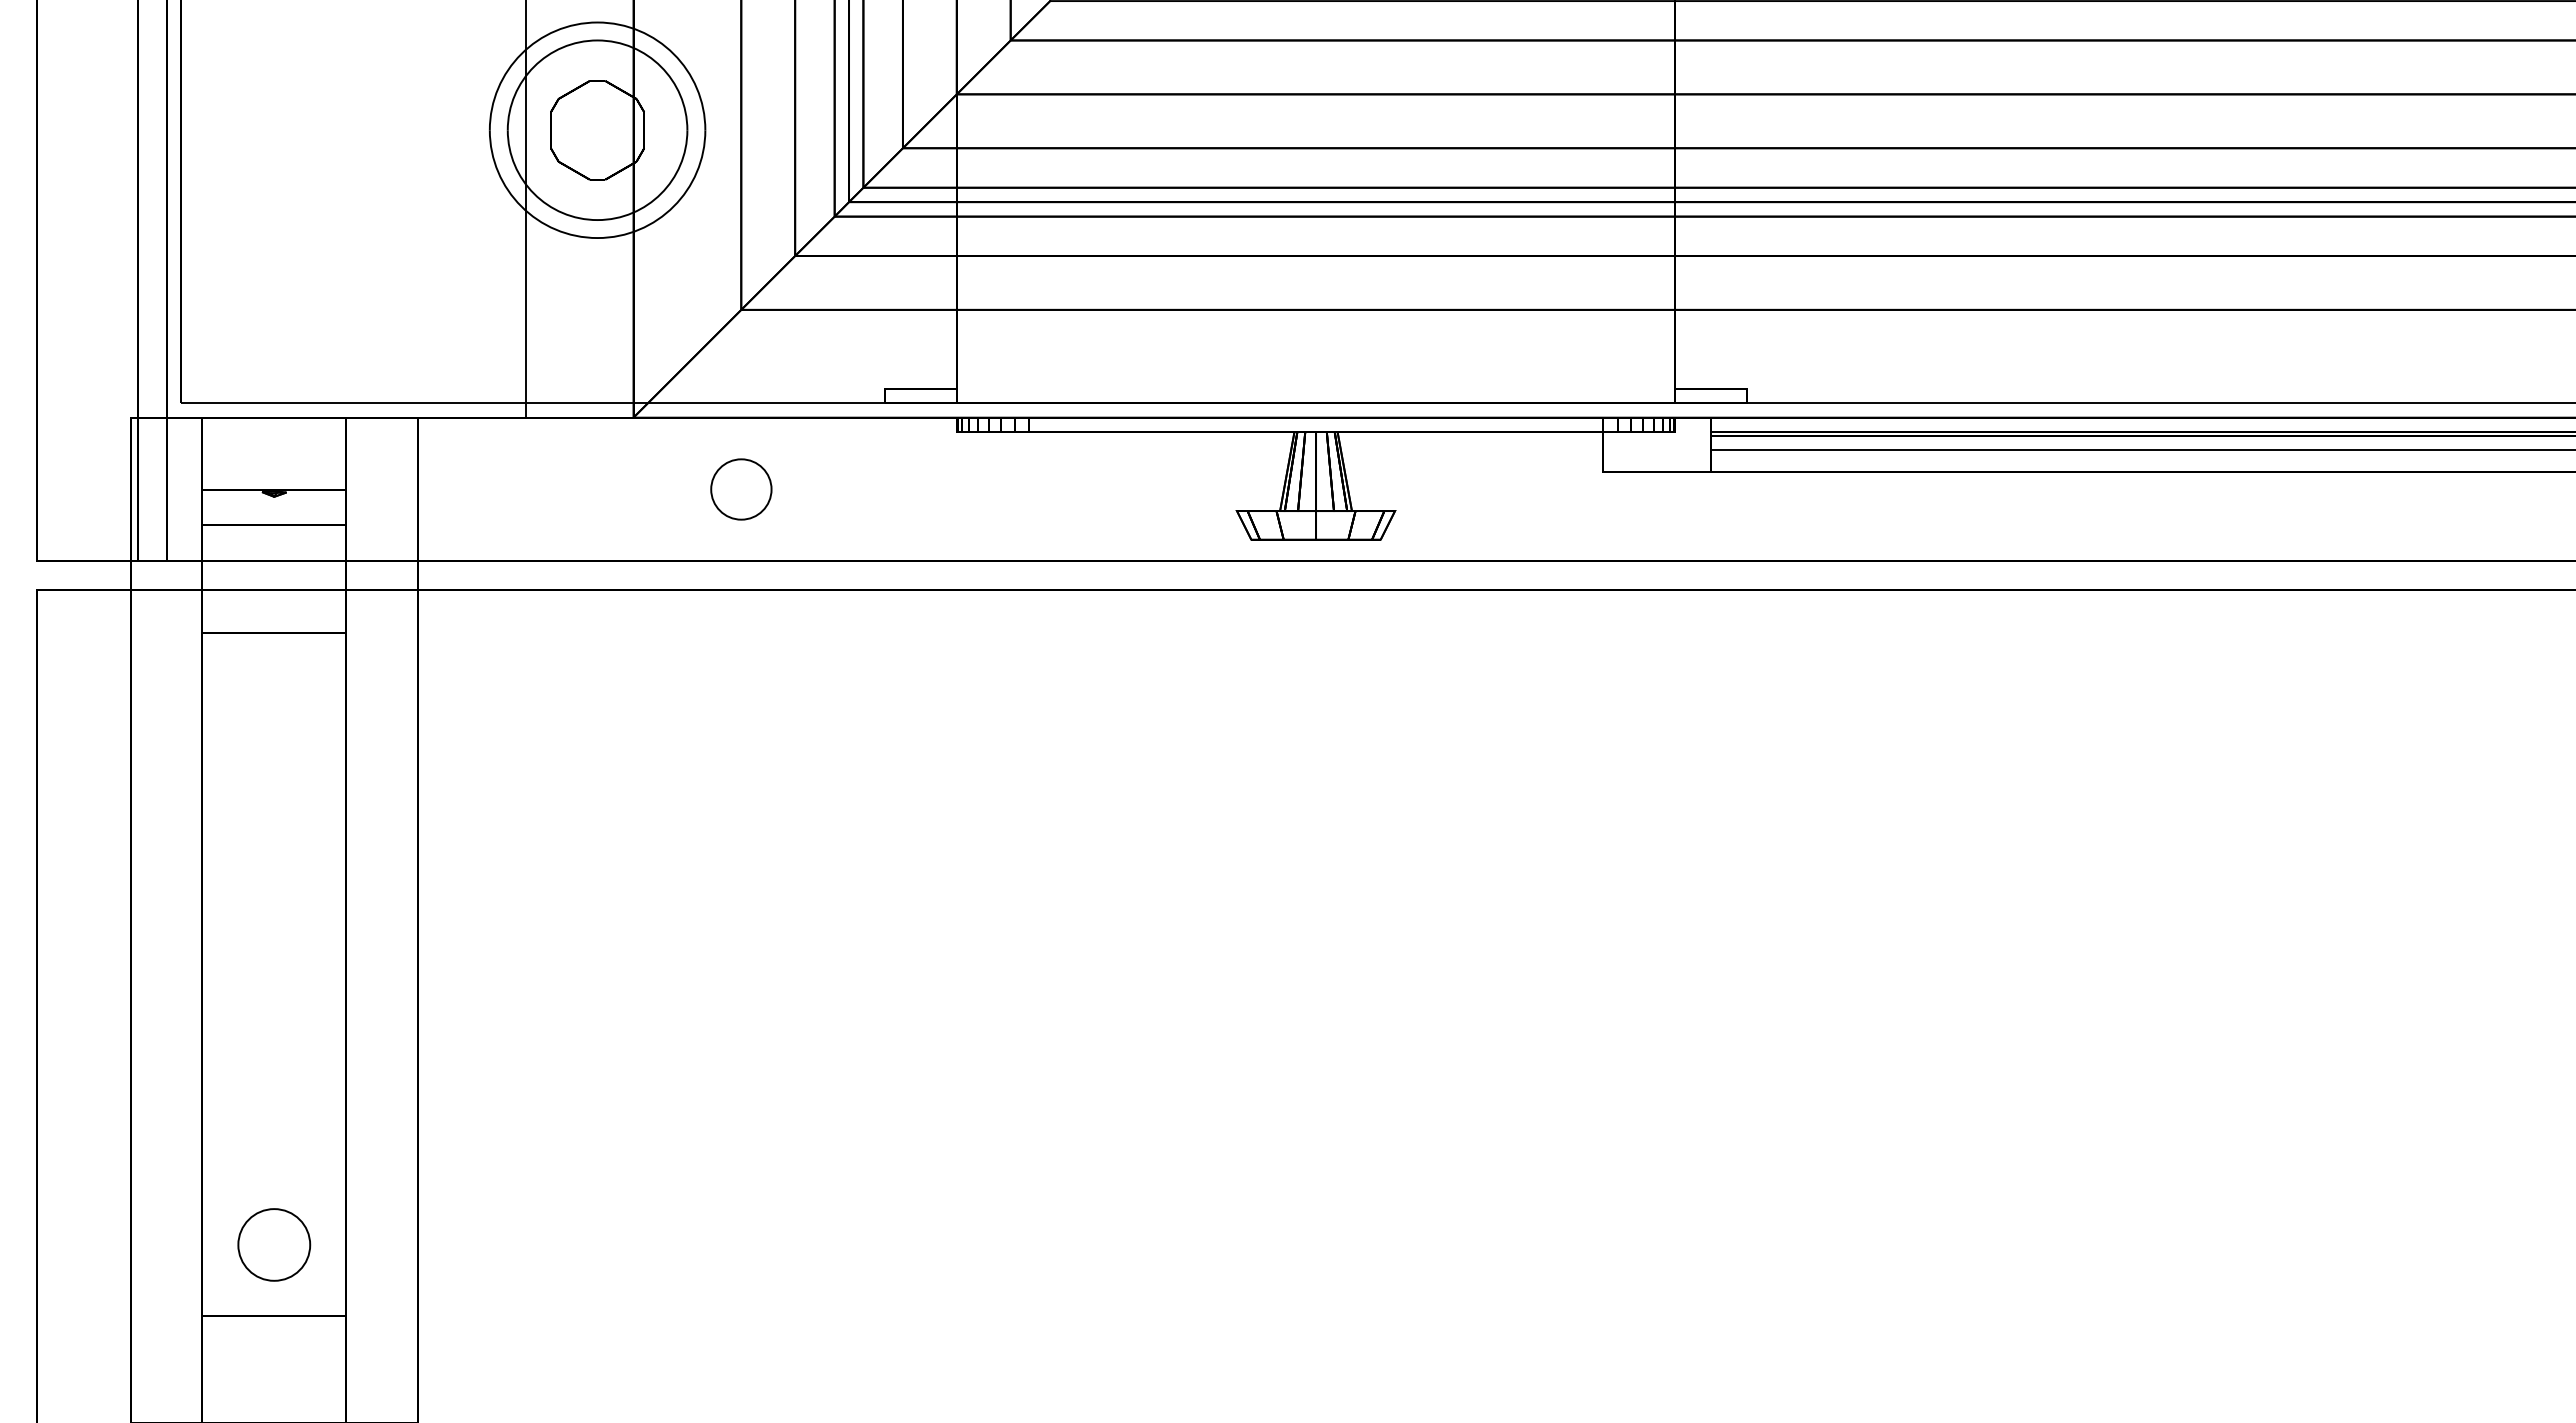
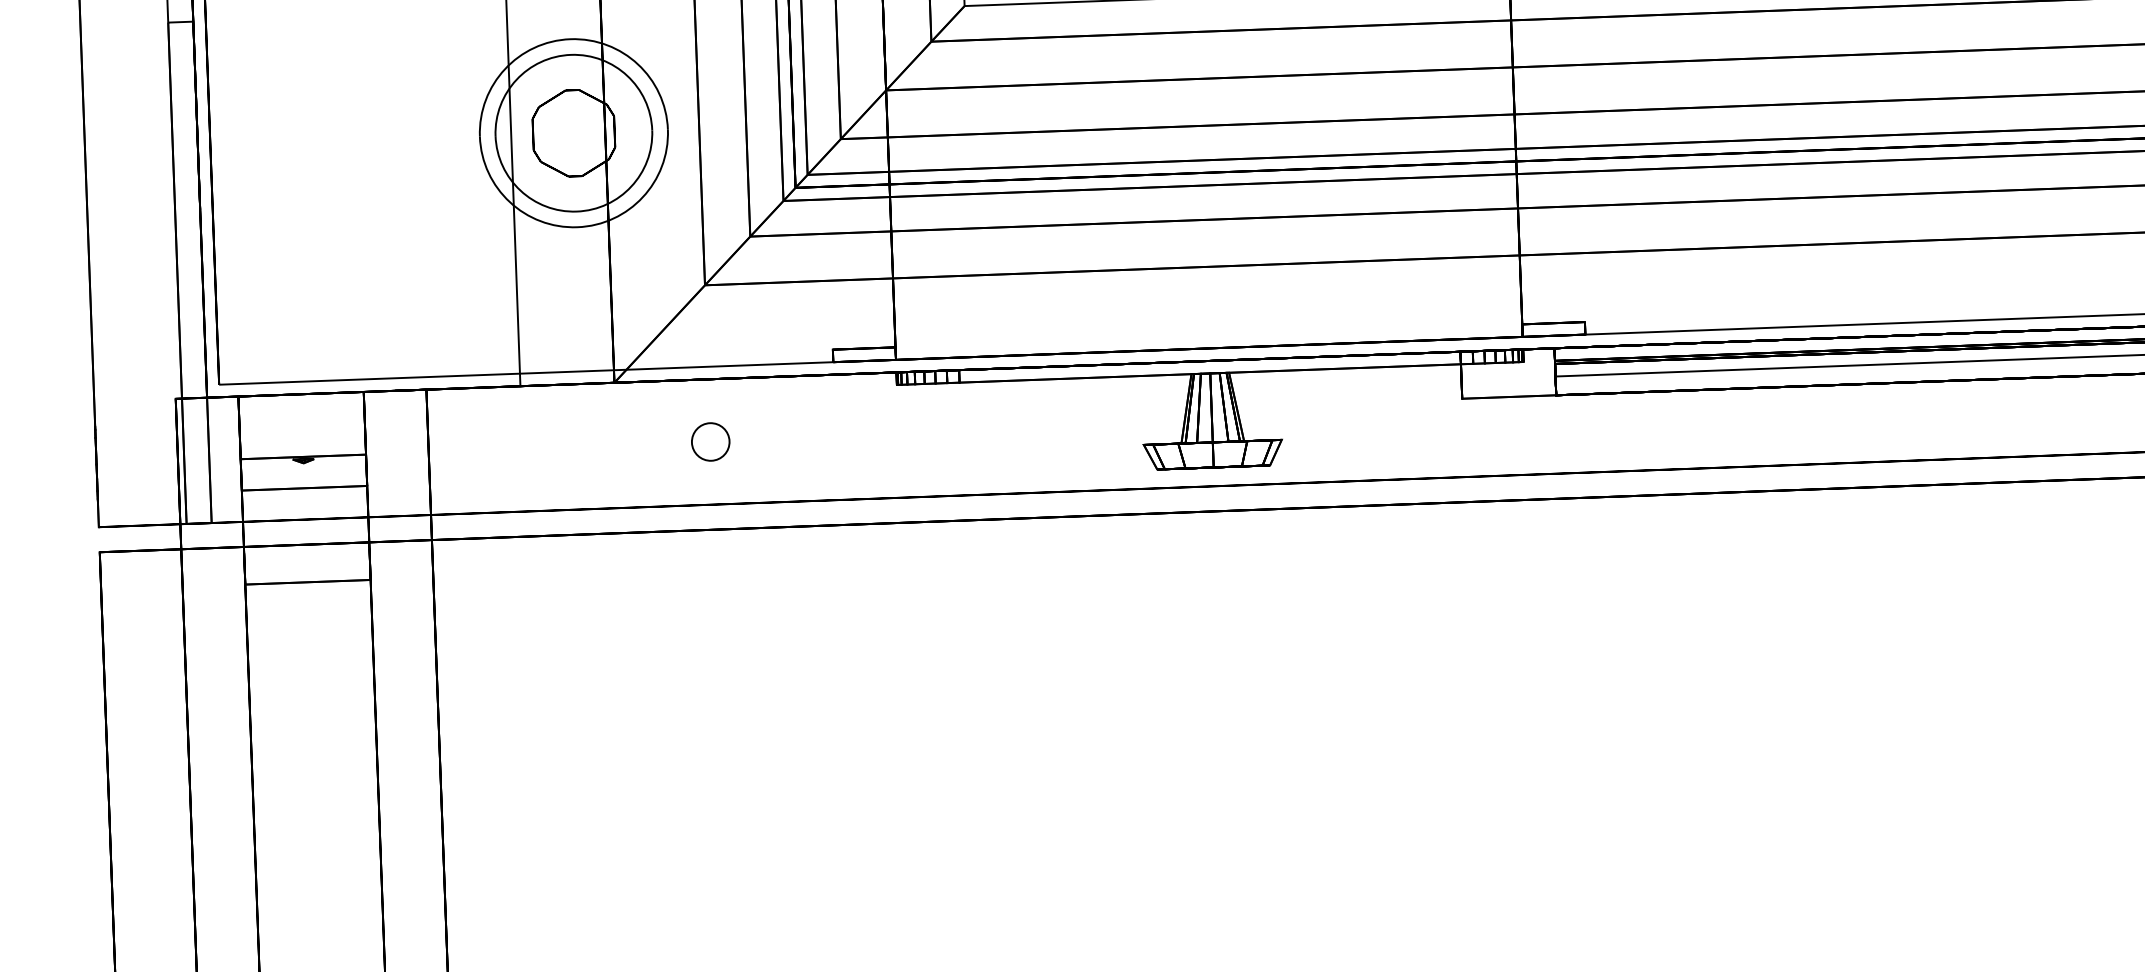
circle: (740, 489) -> (710, 442), size x0.71

